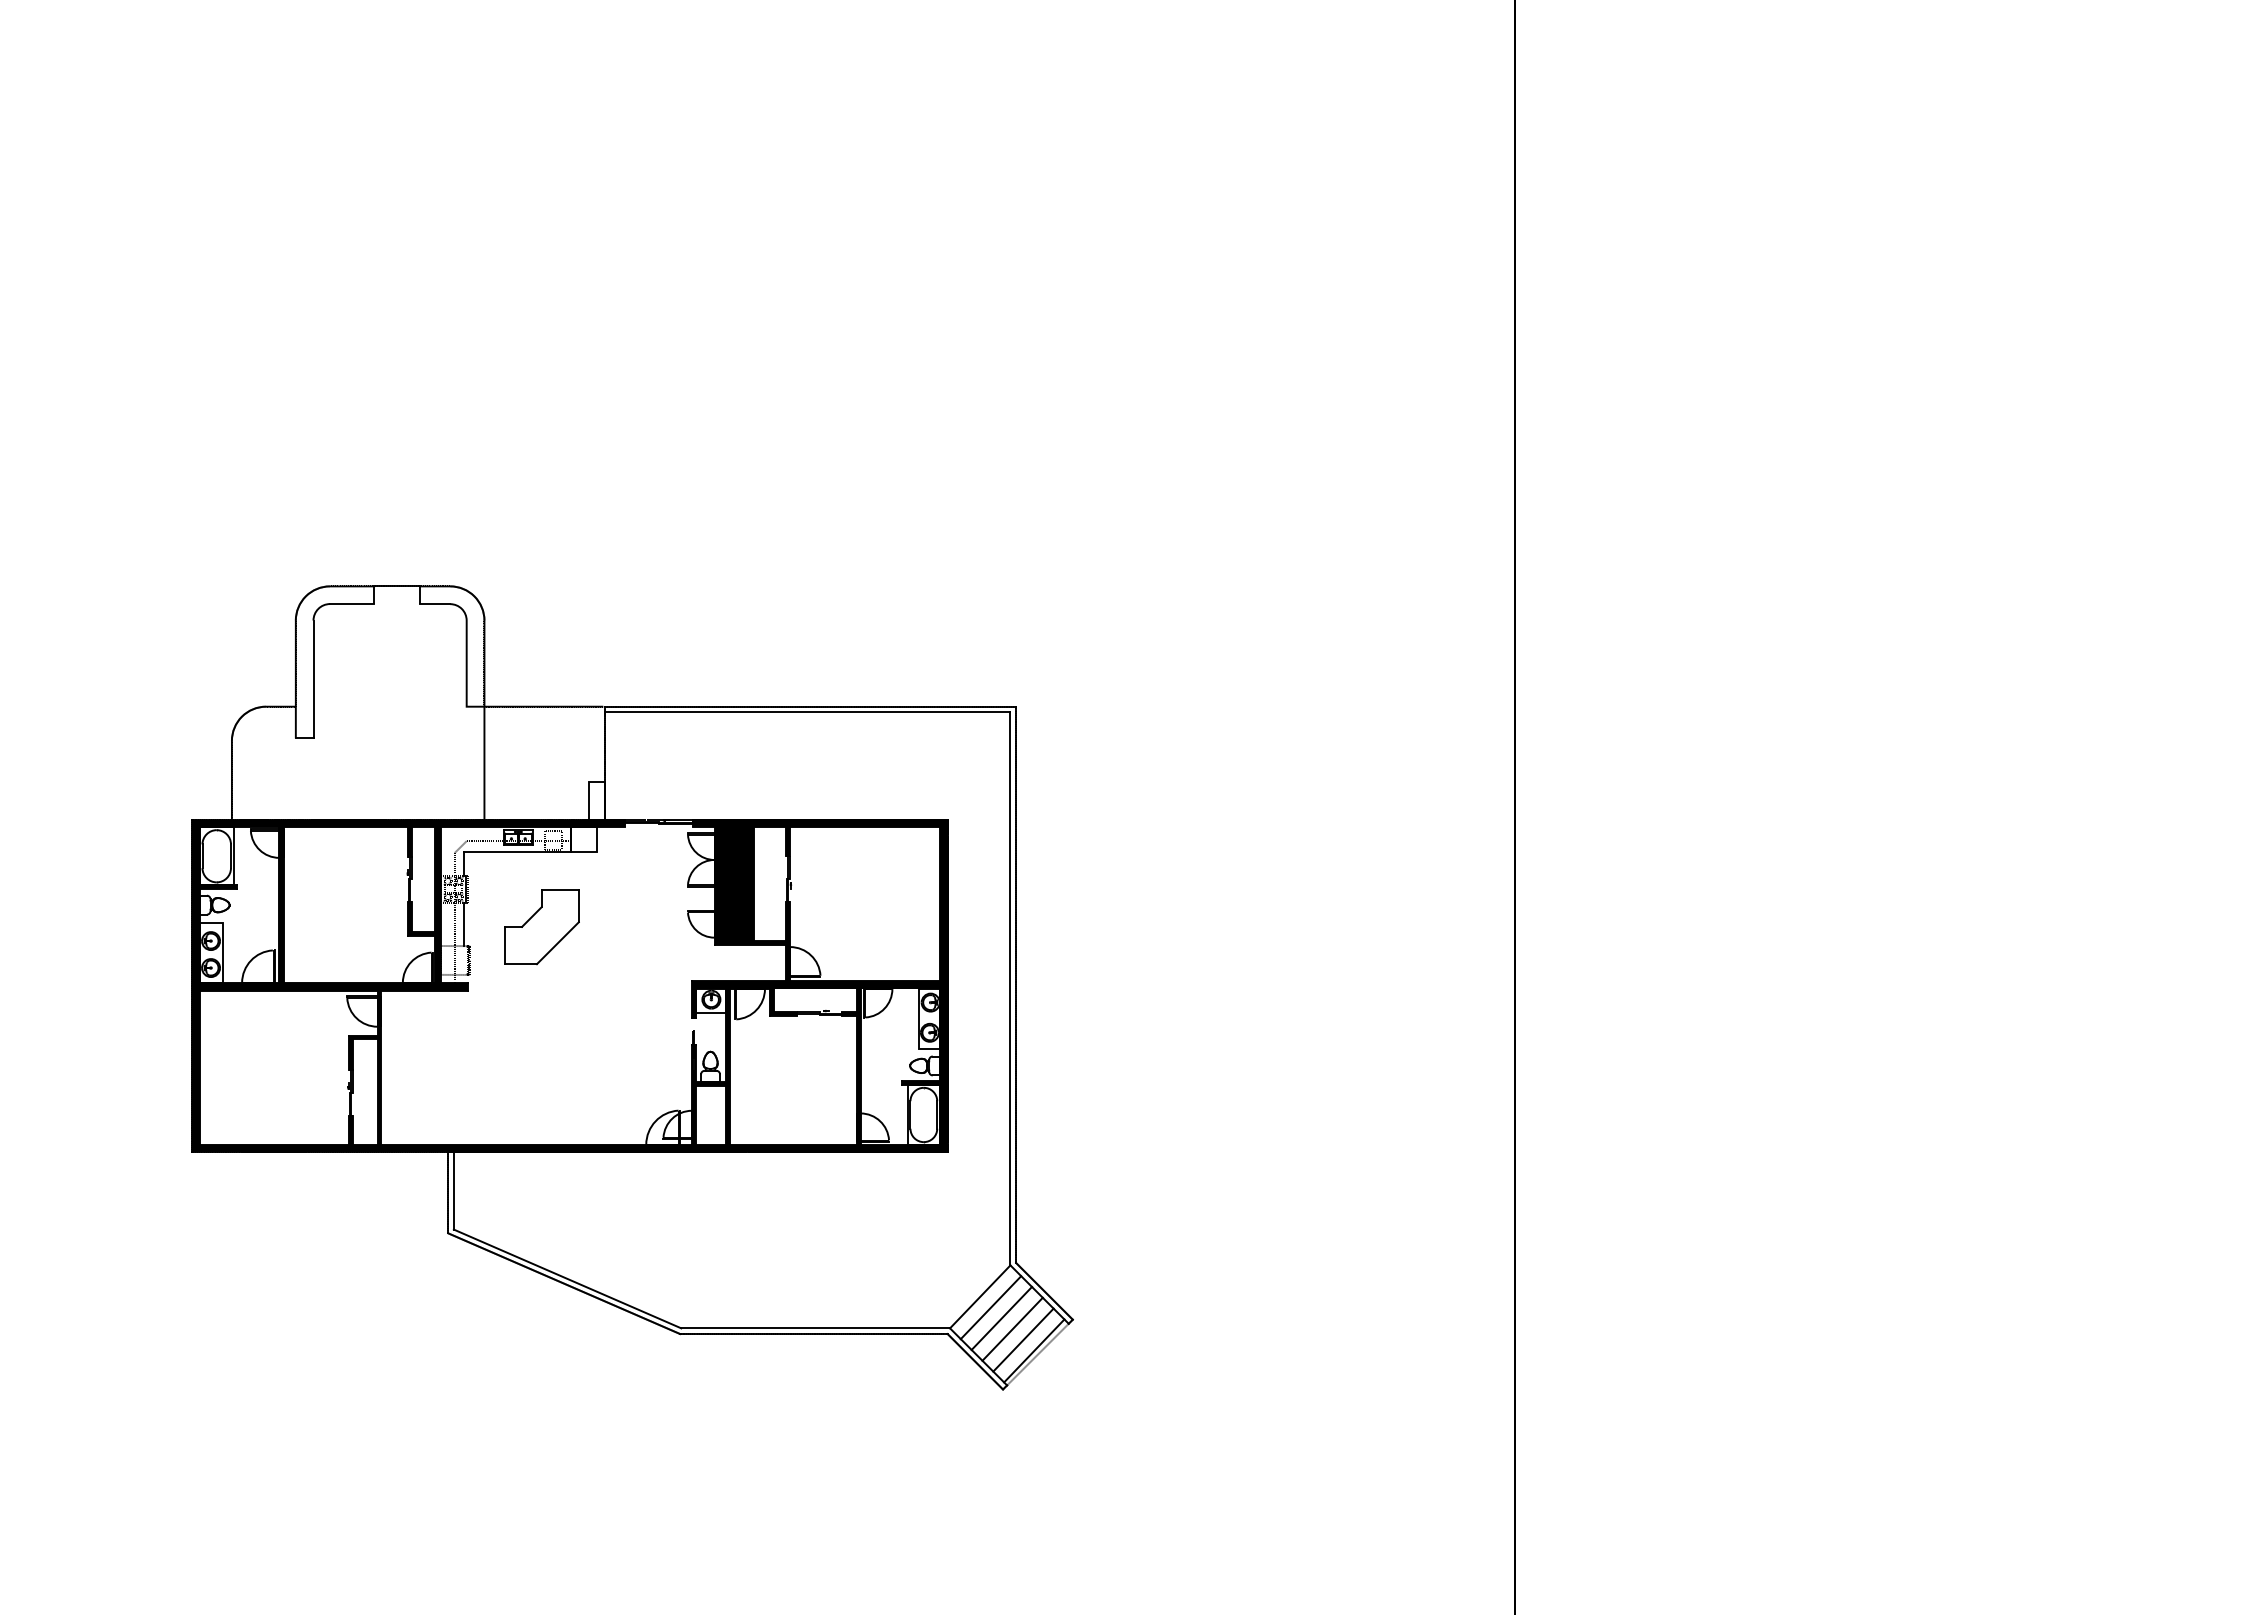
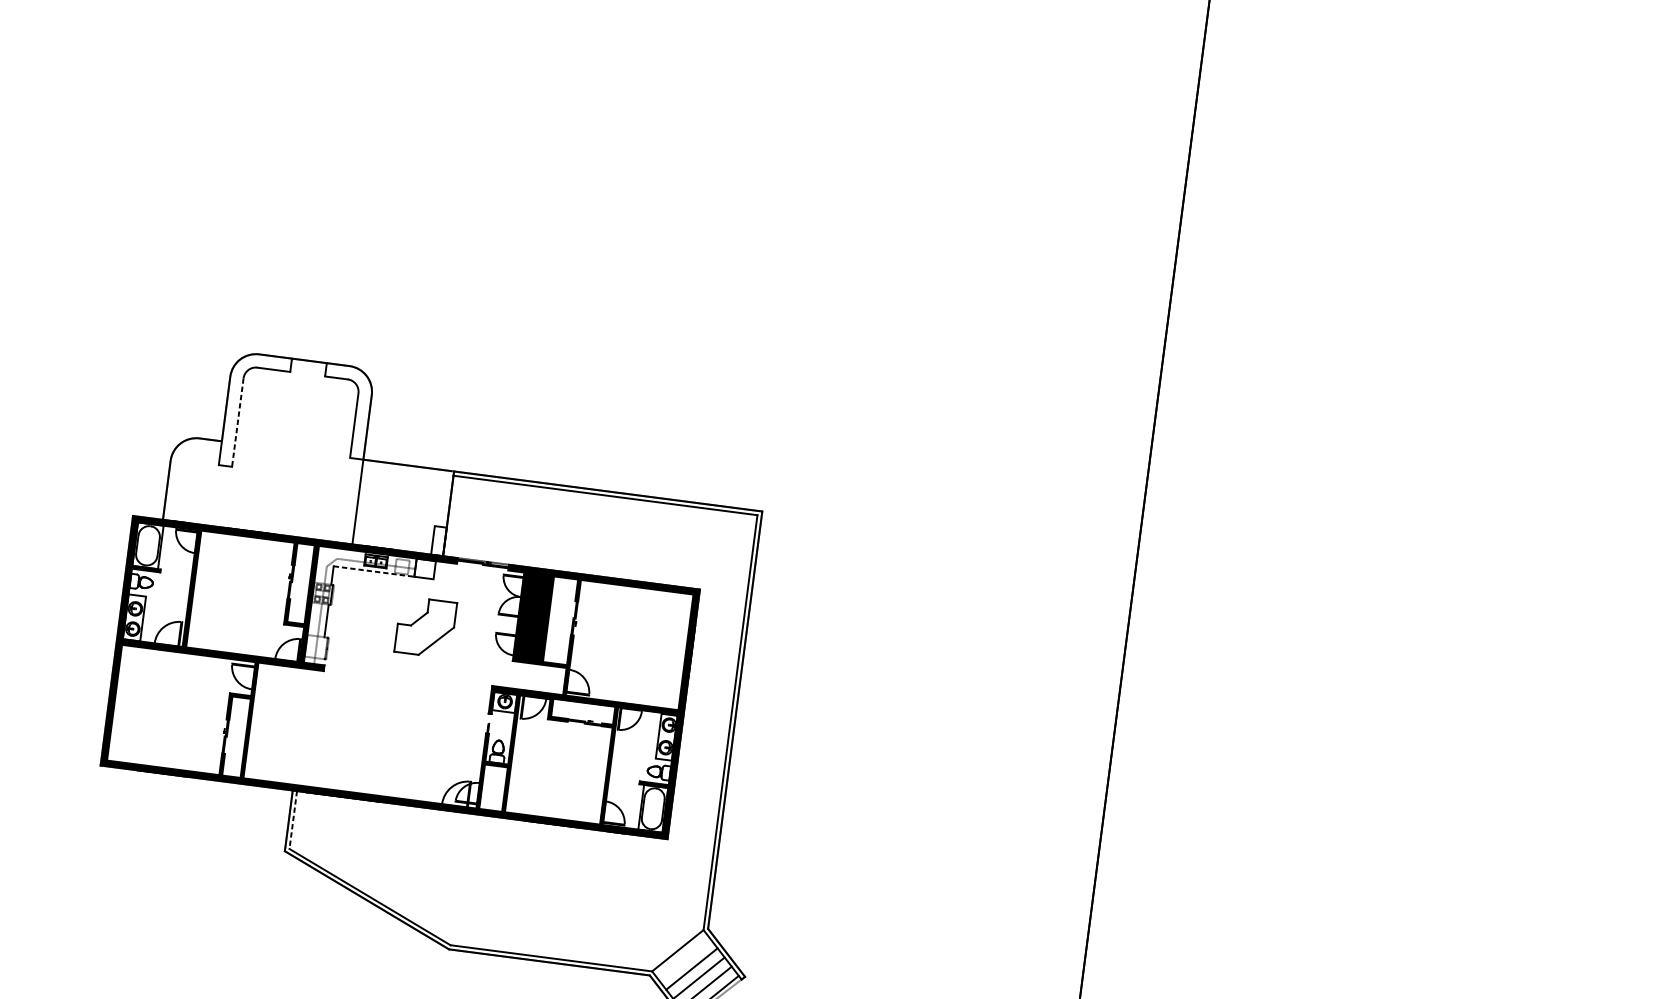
line: (313, 679) -> (237, 422), solid -> dashed
line: (517, 851) -> (374, 571), solid -> dashed
part: (541, 927) -> (425, 627), moved
line: (453, 1190) -> (293, 819), solid -> dashed
line: (990, 1307) -> (684, 959), removed

